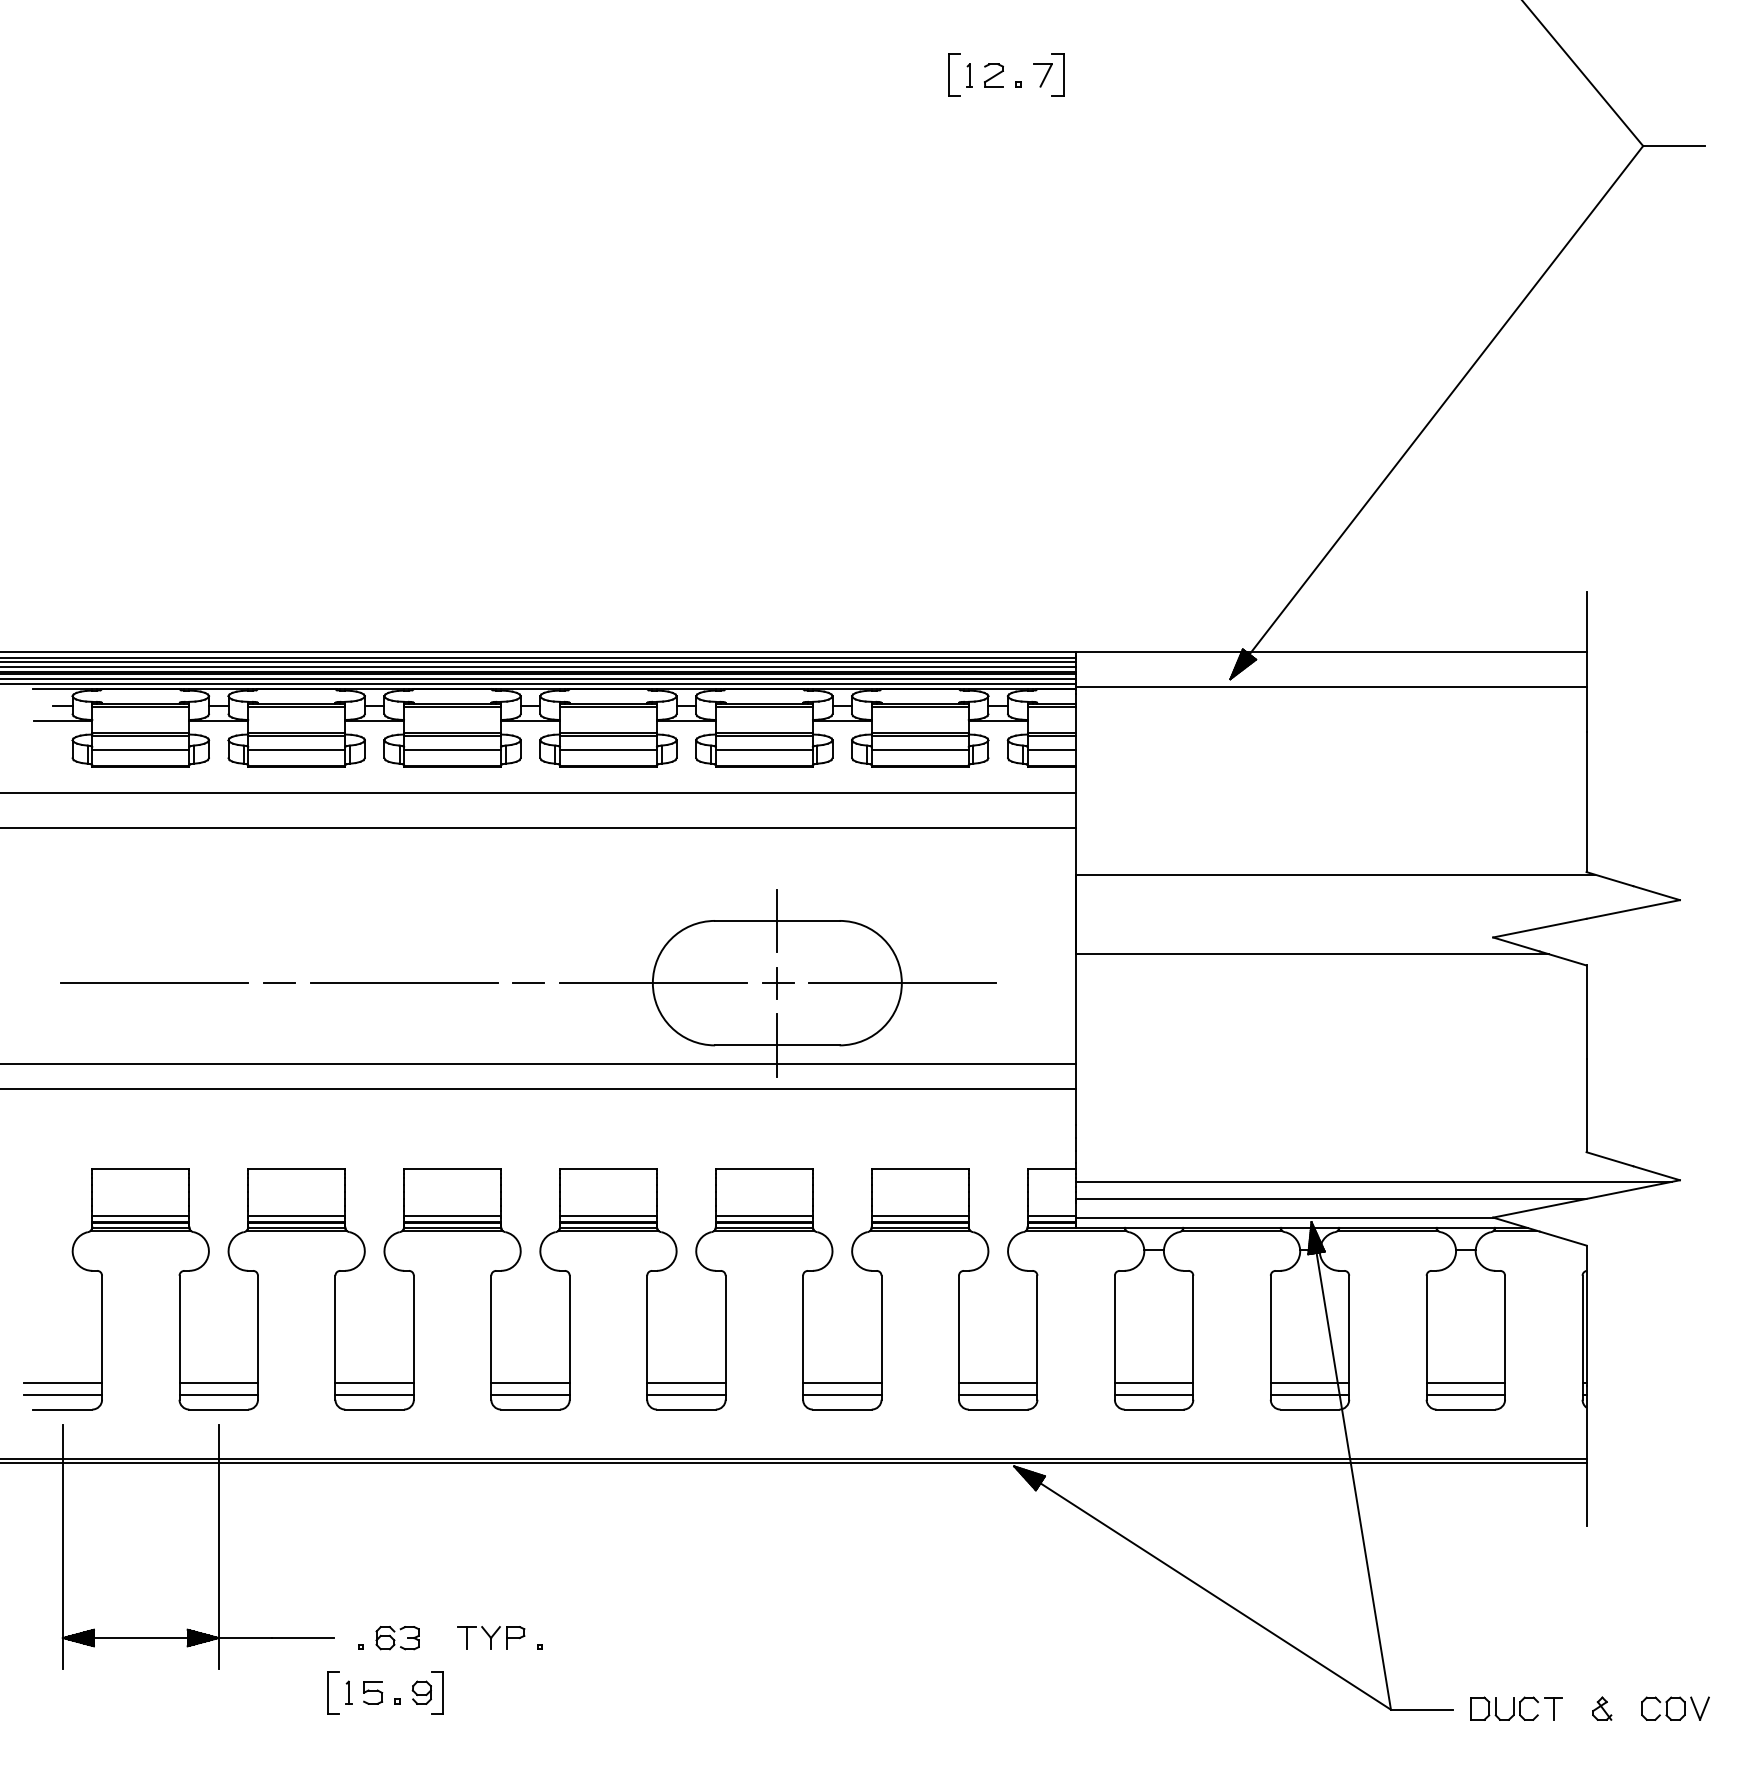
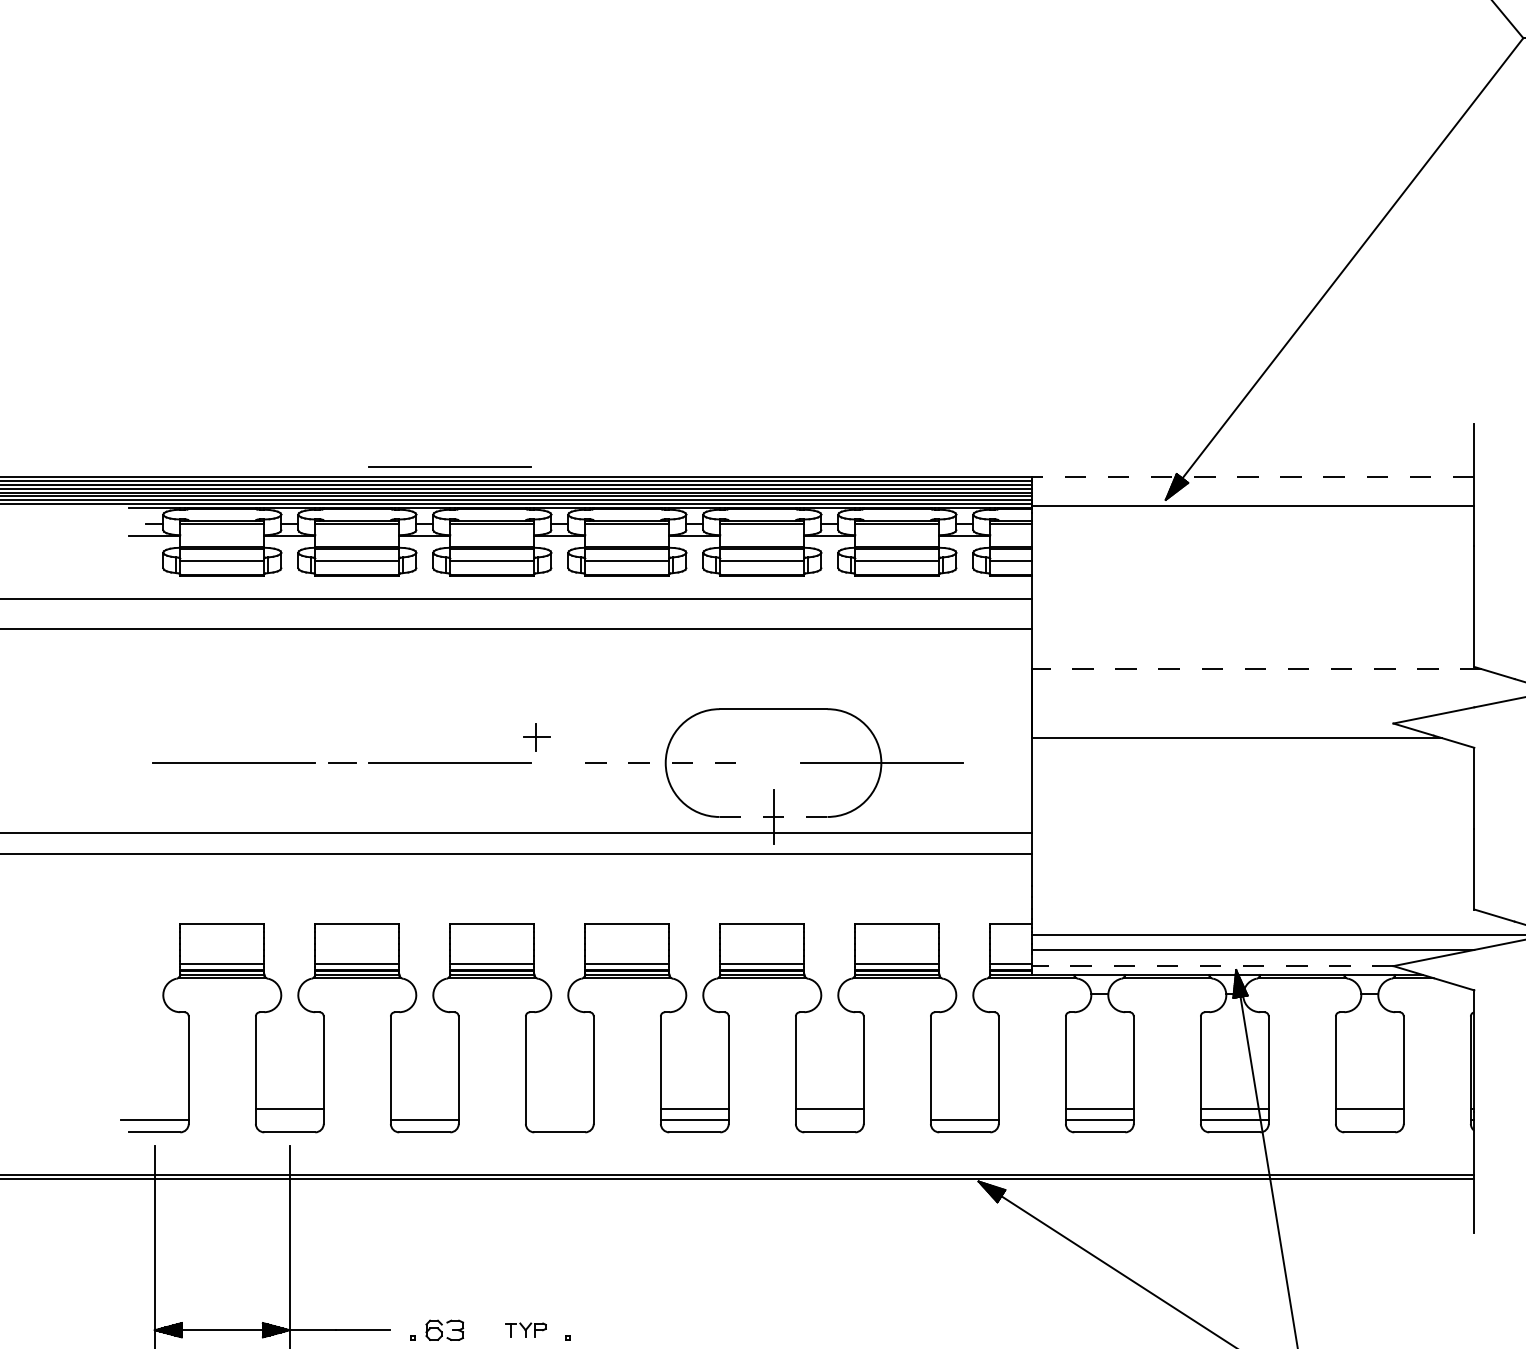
line: (404, 640) -> (450, 466), added
line: (1330, 652) -> (1252, 476), solid -> dashed
line: (1335, 874) -> (1256, 668), solid -> dashed
line: (777, 920) -> (773, 708), removed
line: (528, 983) -> (558, 763), removed
line: (653, 983) -> (666, 763), solid -> dashed
part: (778, 983) -> (537, 737), moved
line: (777, 1045) -> (773, 817), solid -> dashed
line: (1284, 1217) -> (1212, 966), solid -> dashed
line: (62, 1382) -> (154, 1108), removed
line: (374, 1382) -> (424, 1108), removed
line: (530, 1382) -> (559, 1108), removed
line: (997, 1382) -> (964, 1108), removed
line: (218, 1394) -> (289, 1119), removed
line: (530, 1394) -> (559, 1119), removed
line: (842, 1394) -> (829, 1119), removed
line: (1465, 1394) -> (1369, 1119), removed
part: (491, 1637) -> (525, 1329), size x0.7

